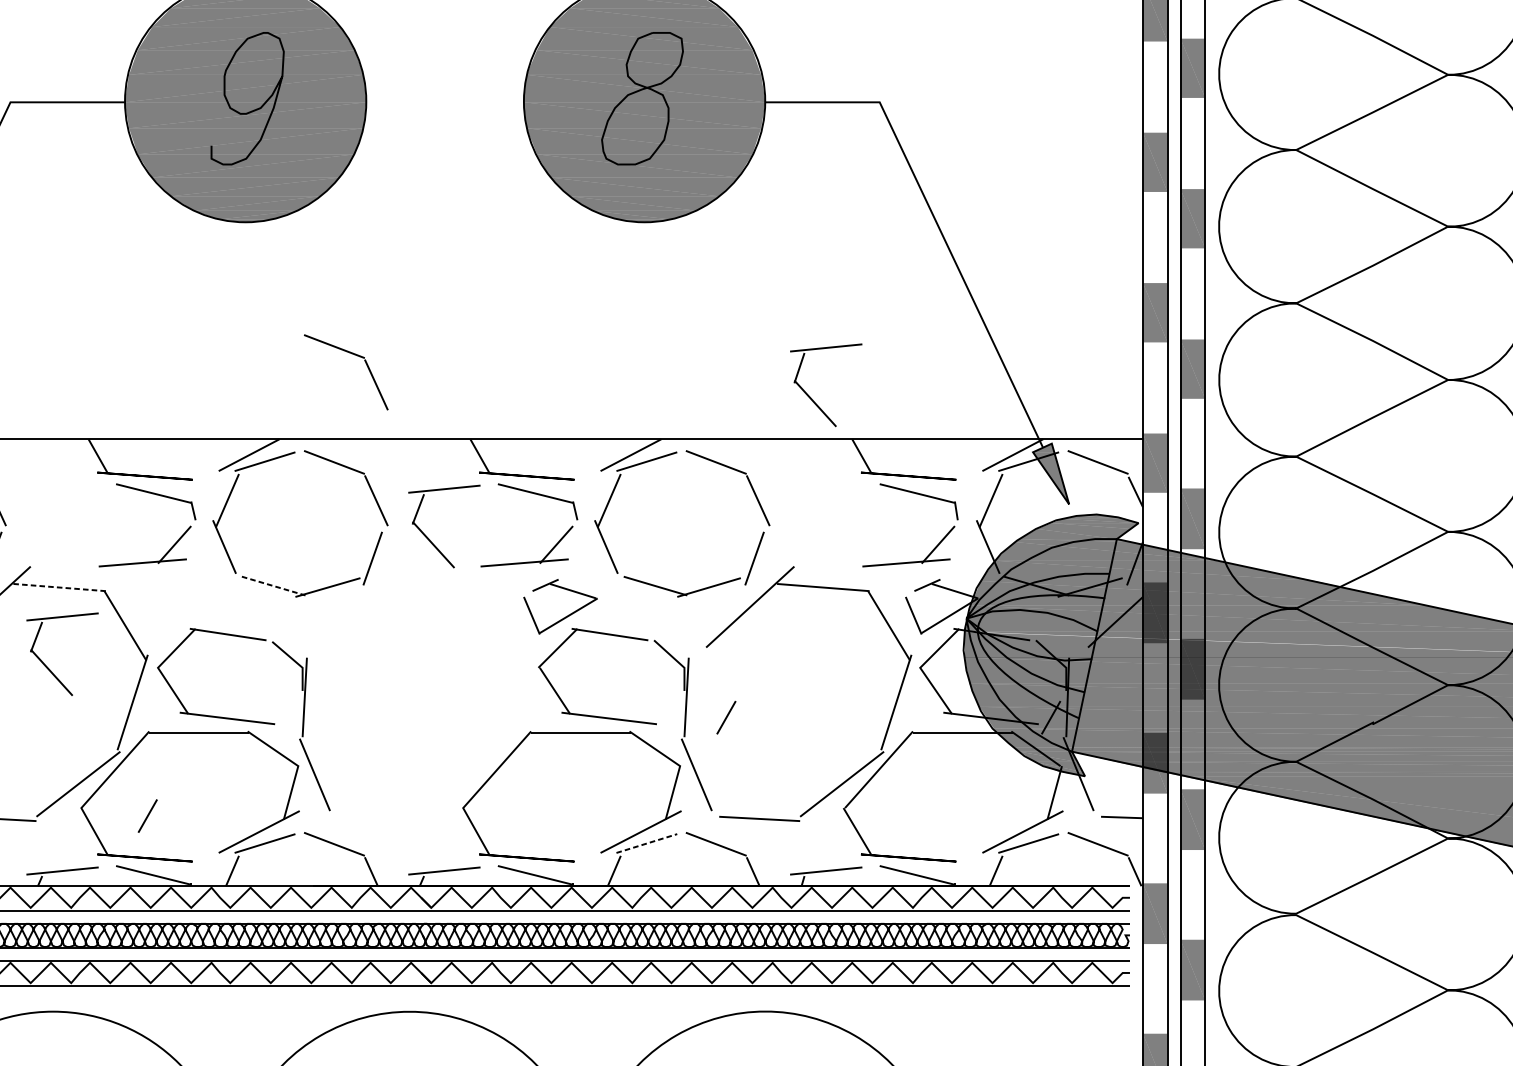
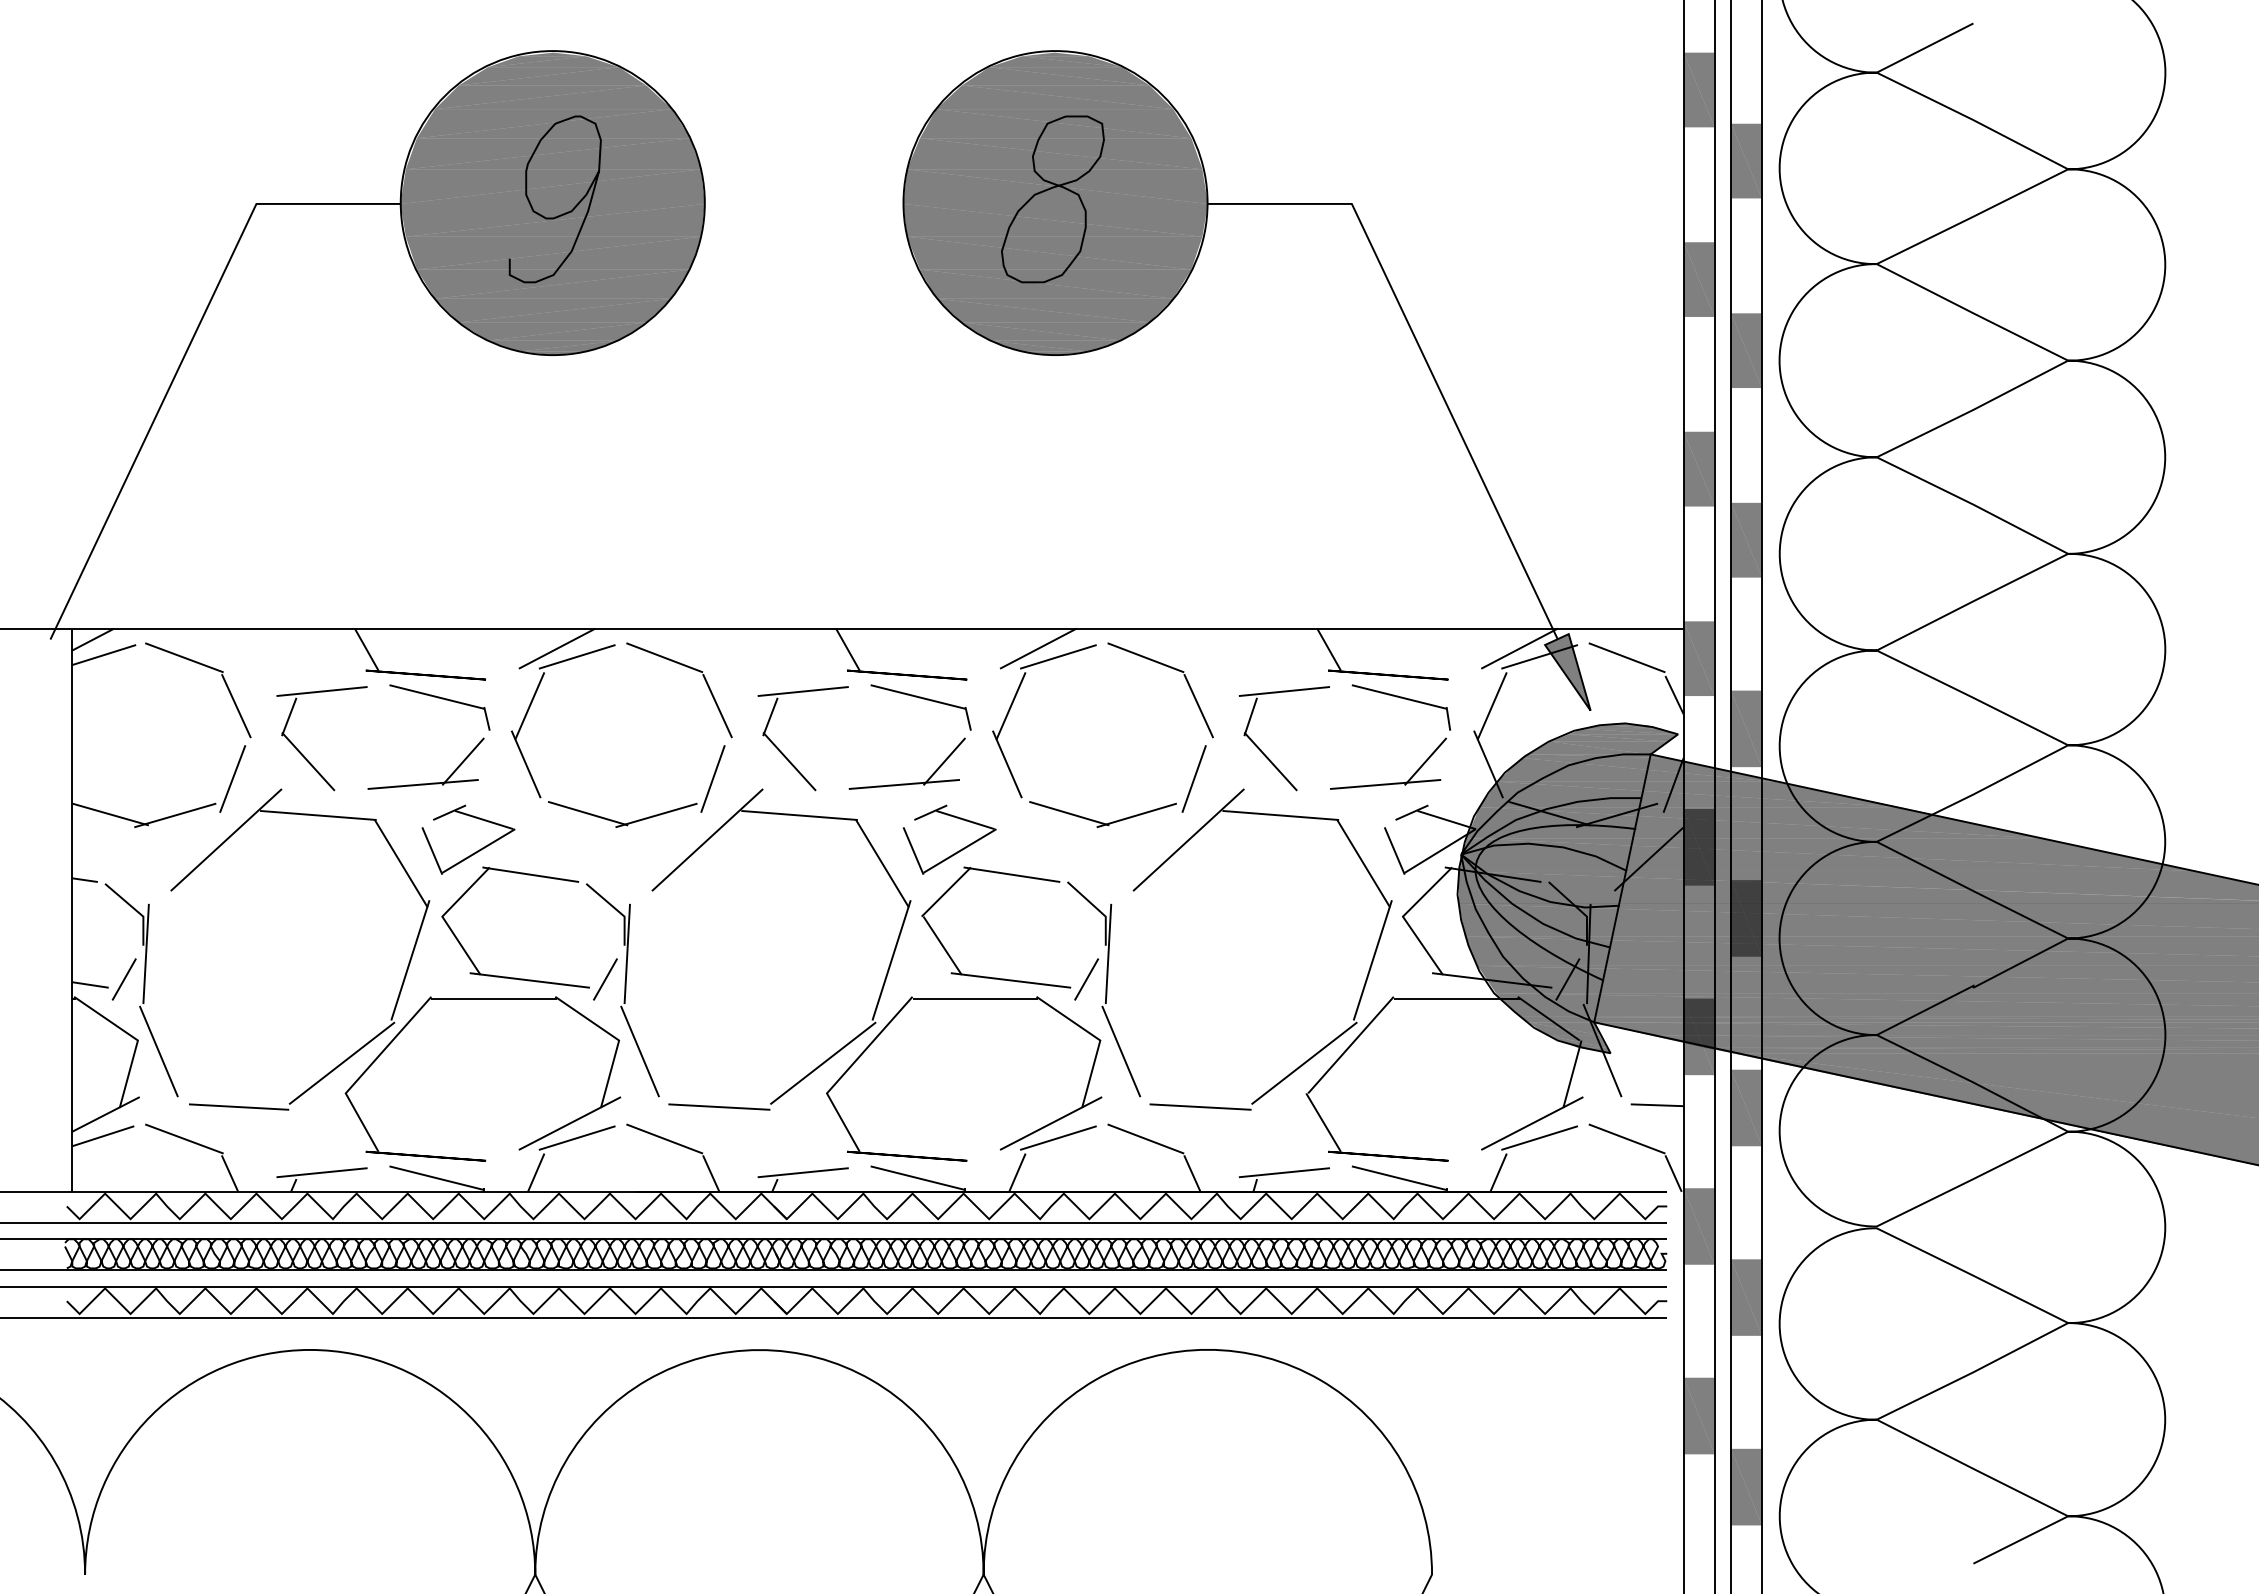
part: (351, 354) -> (686, 521), removed
part: (811, 398) -> (1266, 755), moved
line: (273, 585) -> (588, 813), dashed -> solid
line: (58, 587) -> (317, 815), dashed -> solid
part: (184, 616) -> (475, 851), added
part: (48, 667) -> (304, 755), moved
part: (508, 716) -> (884, 978), added
line: (726, 717) -> (1086, 979), moved
line: (147, 816) -> (605, 979), moved
line: (646, 843) -> (1058, 1137), dashed -> solid

